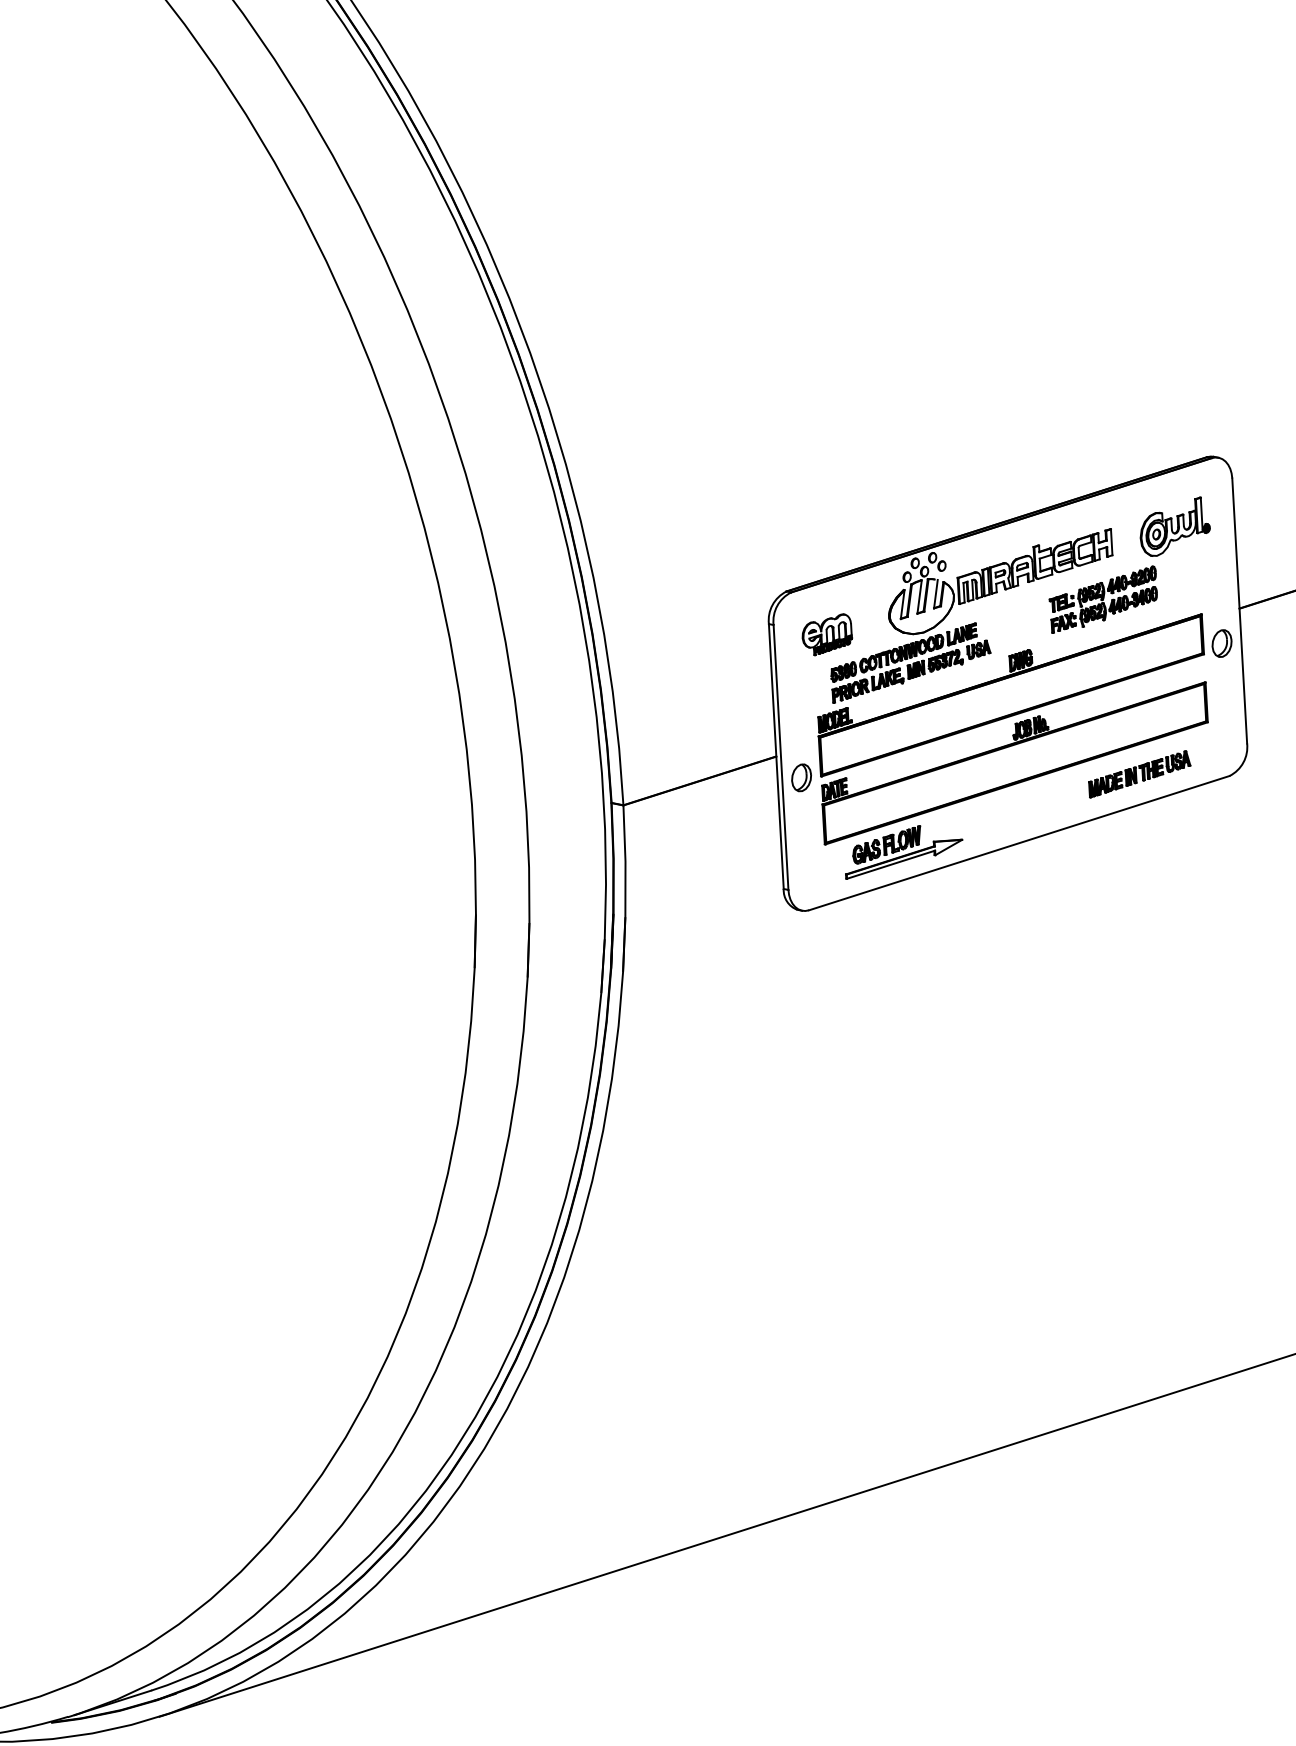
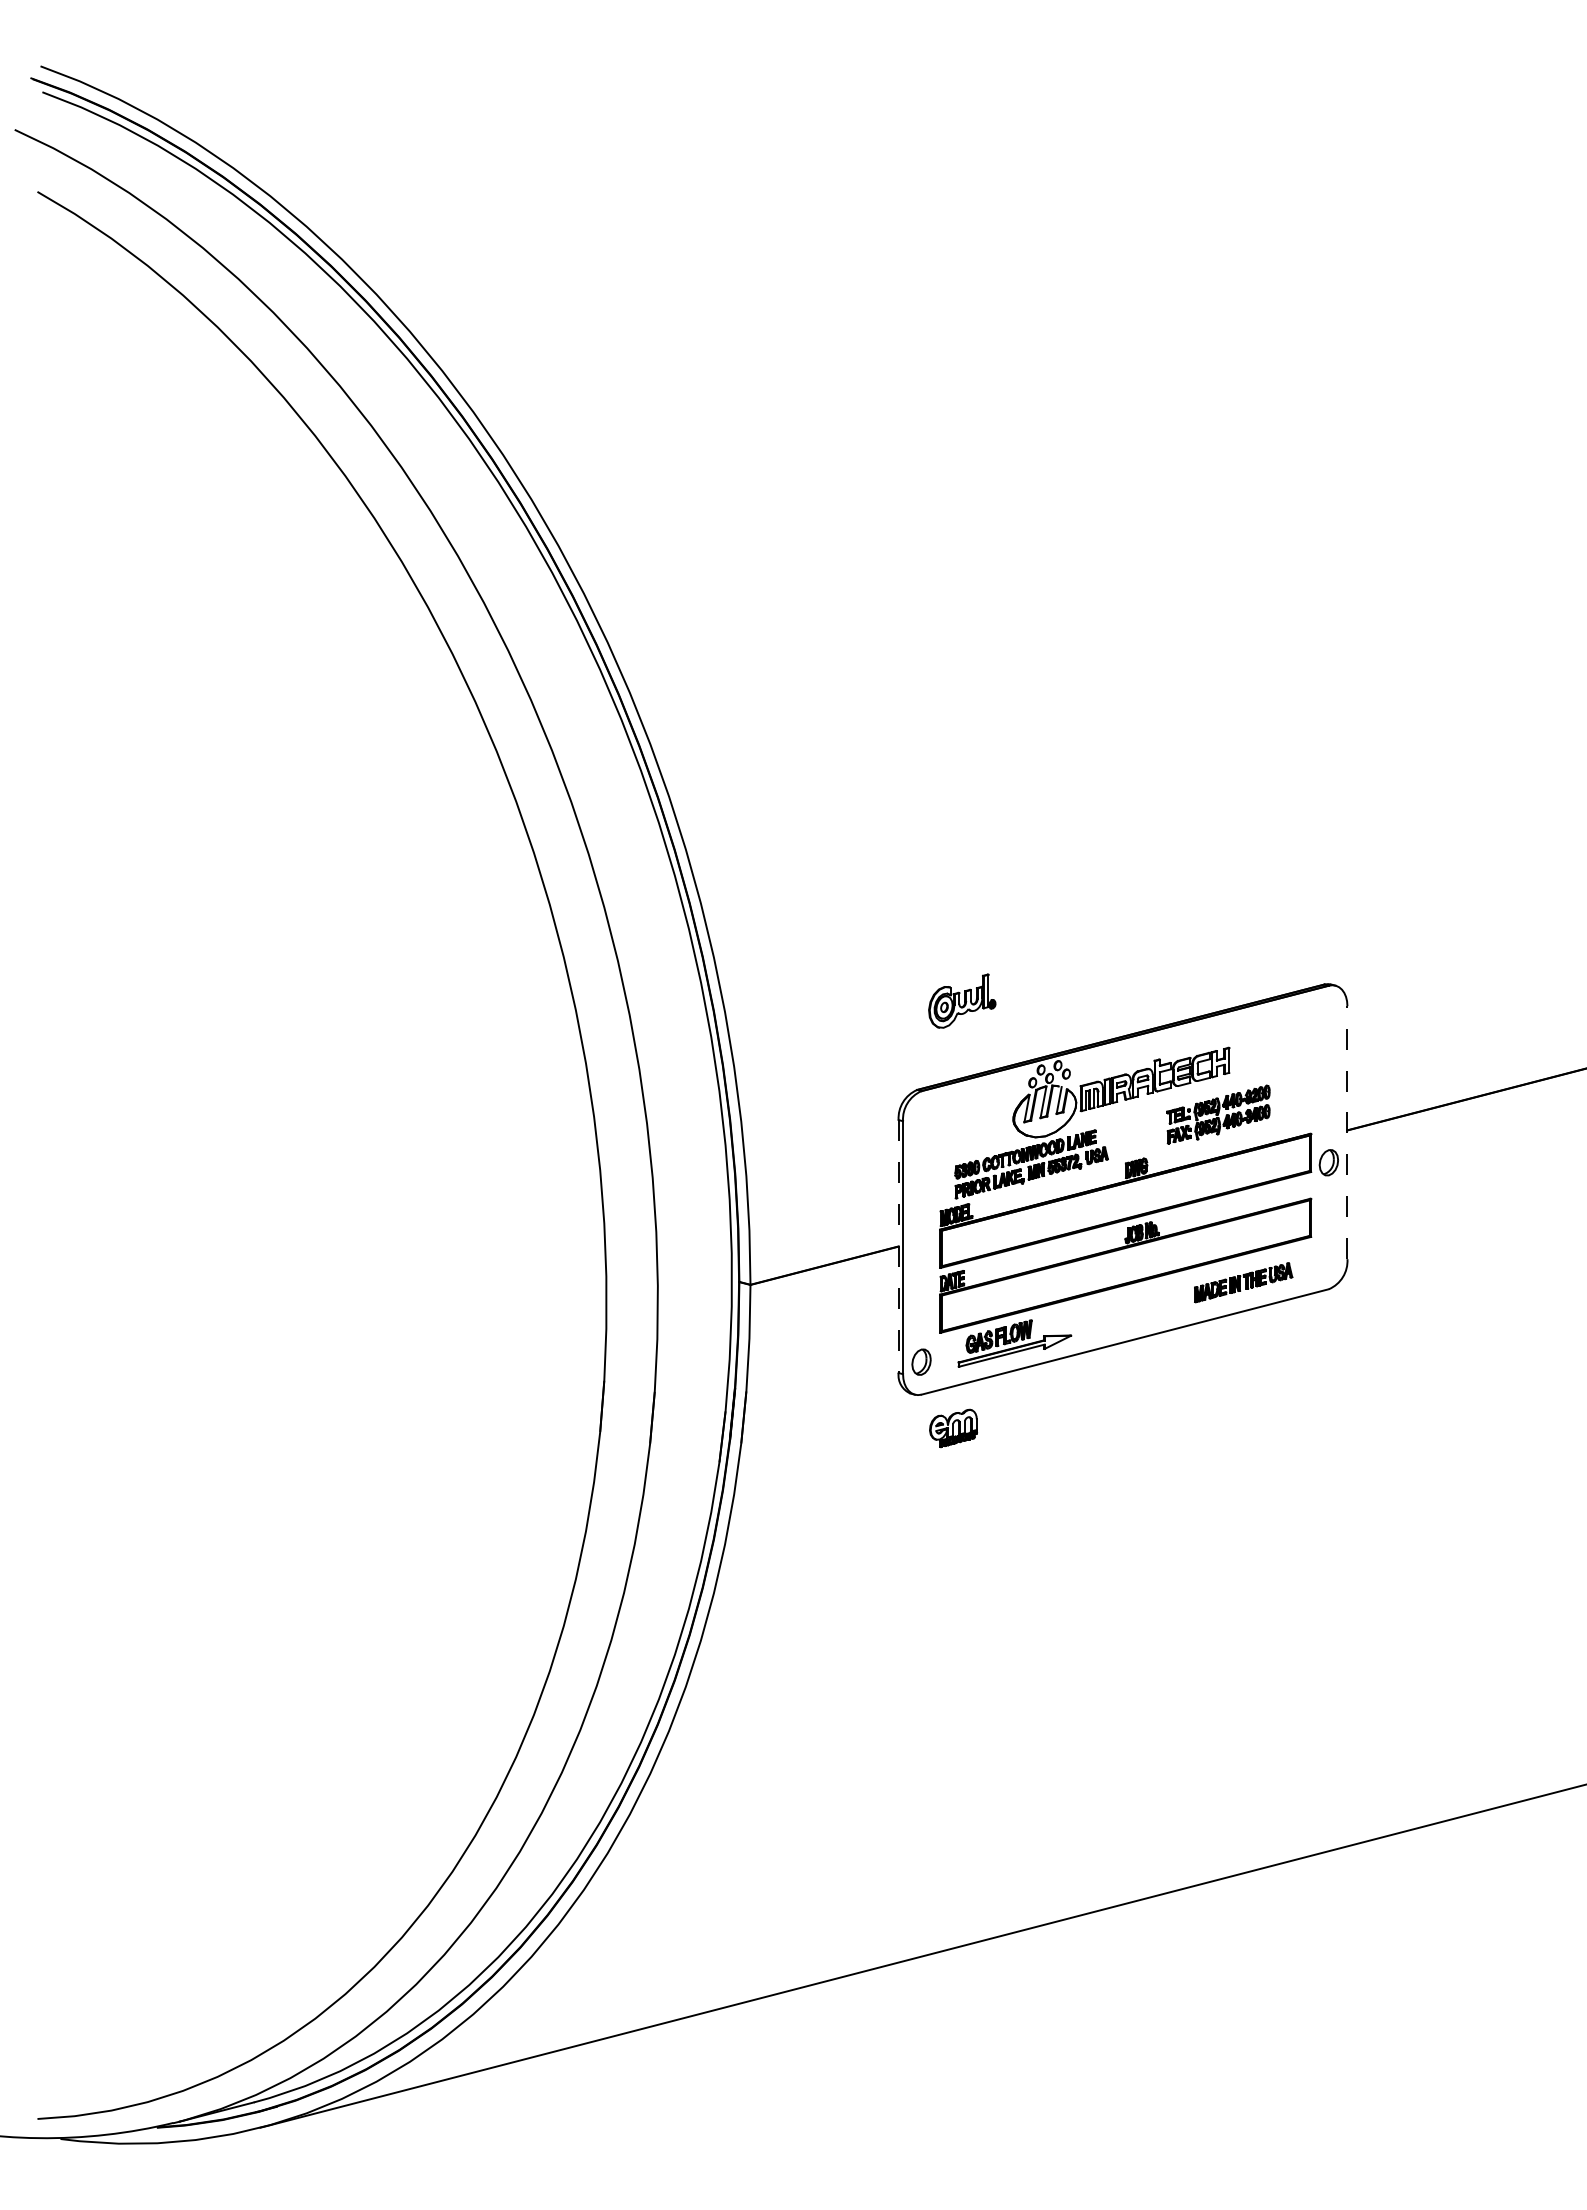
part: (1175, 526) -> (962, 1000), moved
line: (1239, 610) -> (1347, 1132), solid -> dashed
part: (827, 634) -> (953, 1428), moved
line: (776, 757) -> (898, 1247), solid -> dashed
part: (801, 777) -> (921, 1361), moved

